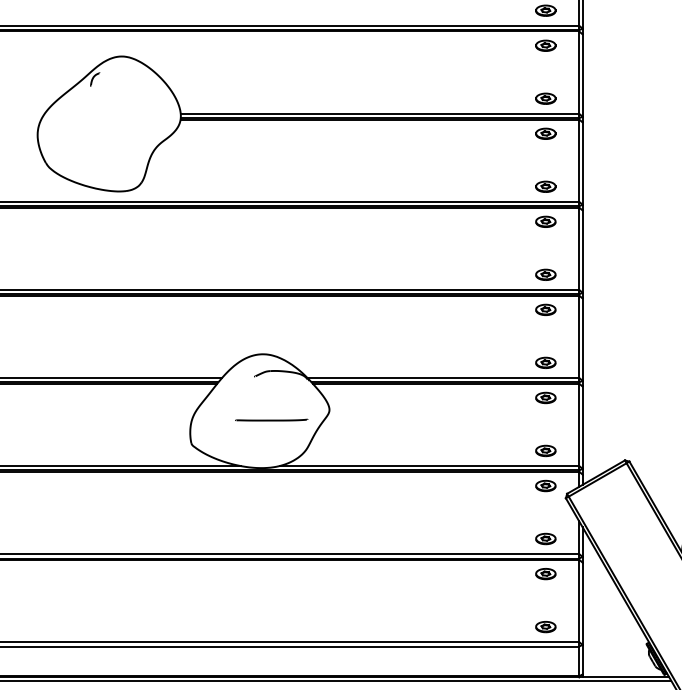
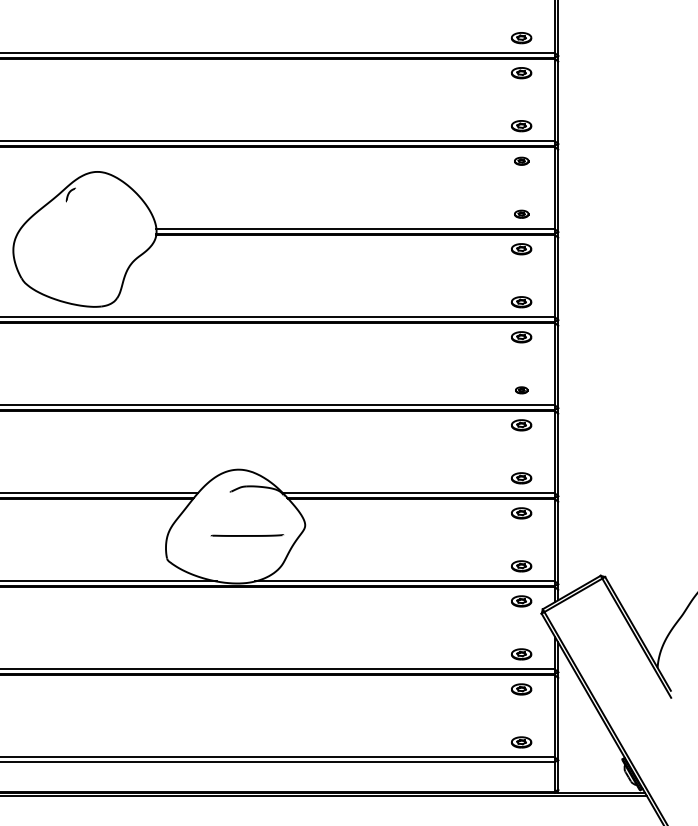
part: (545, 46) -> (521, 161), size x0.7
part: (545, 99) -> (521, 214), size x0.7
part: (545, 275) -> (521, 390), size x0.6

